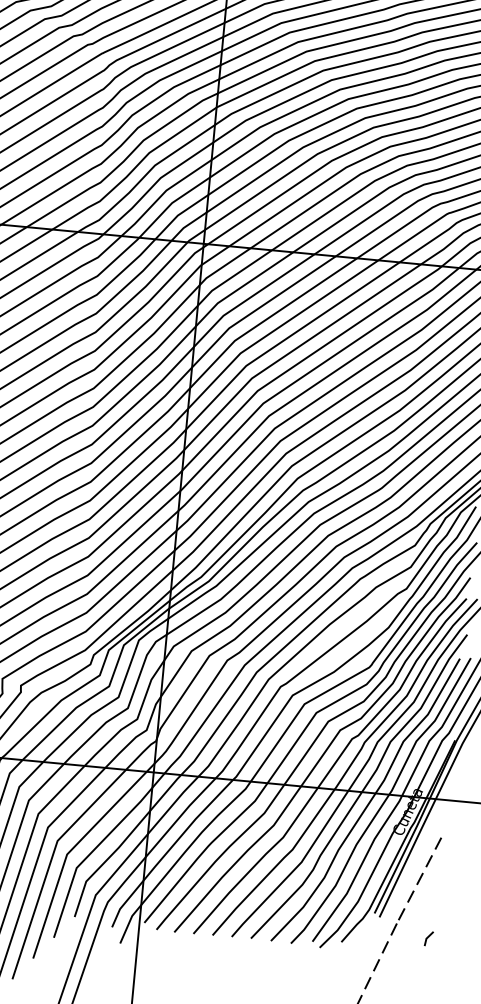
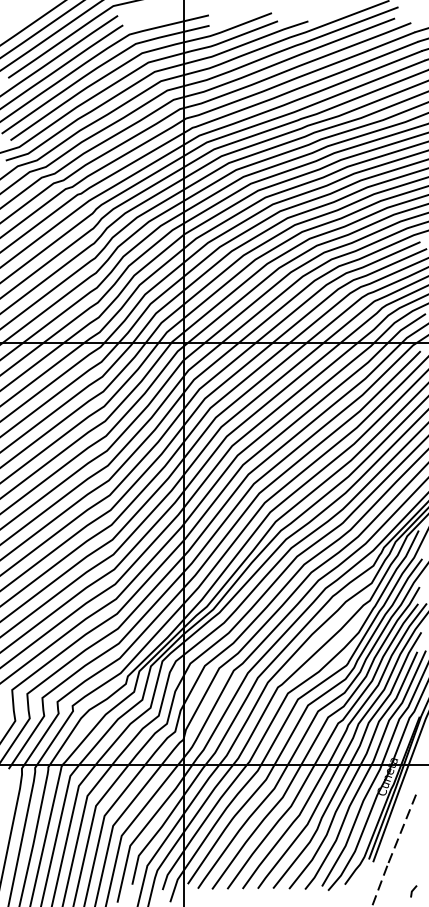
line: (428, 938) -> (413, 891), moved

